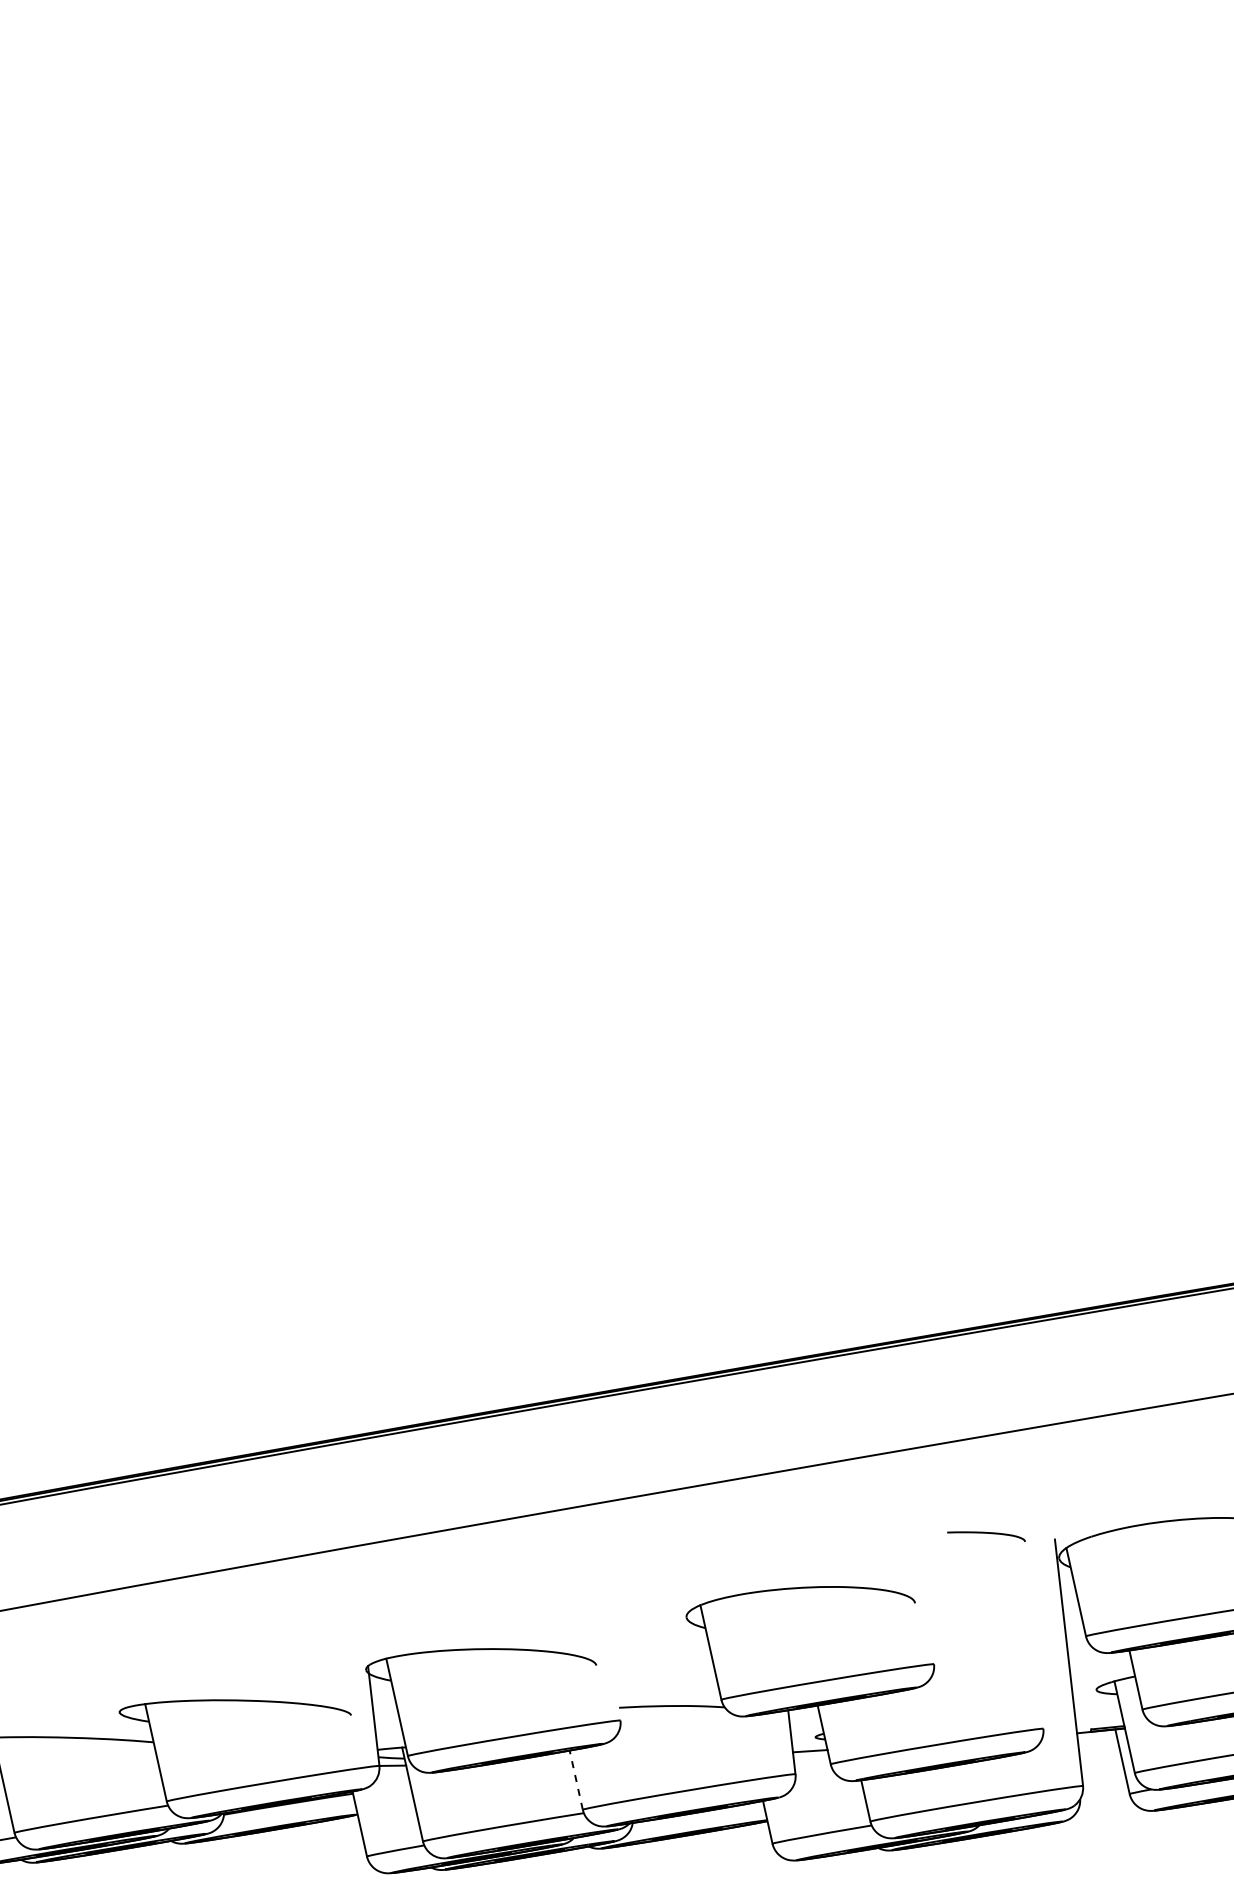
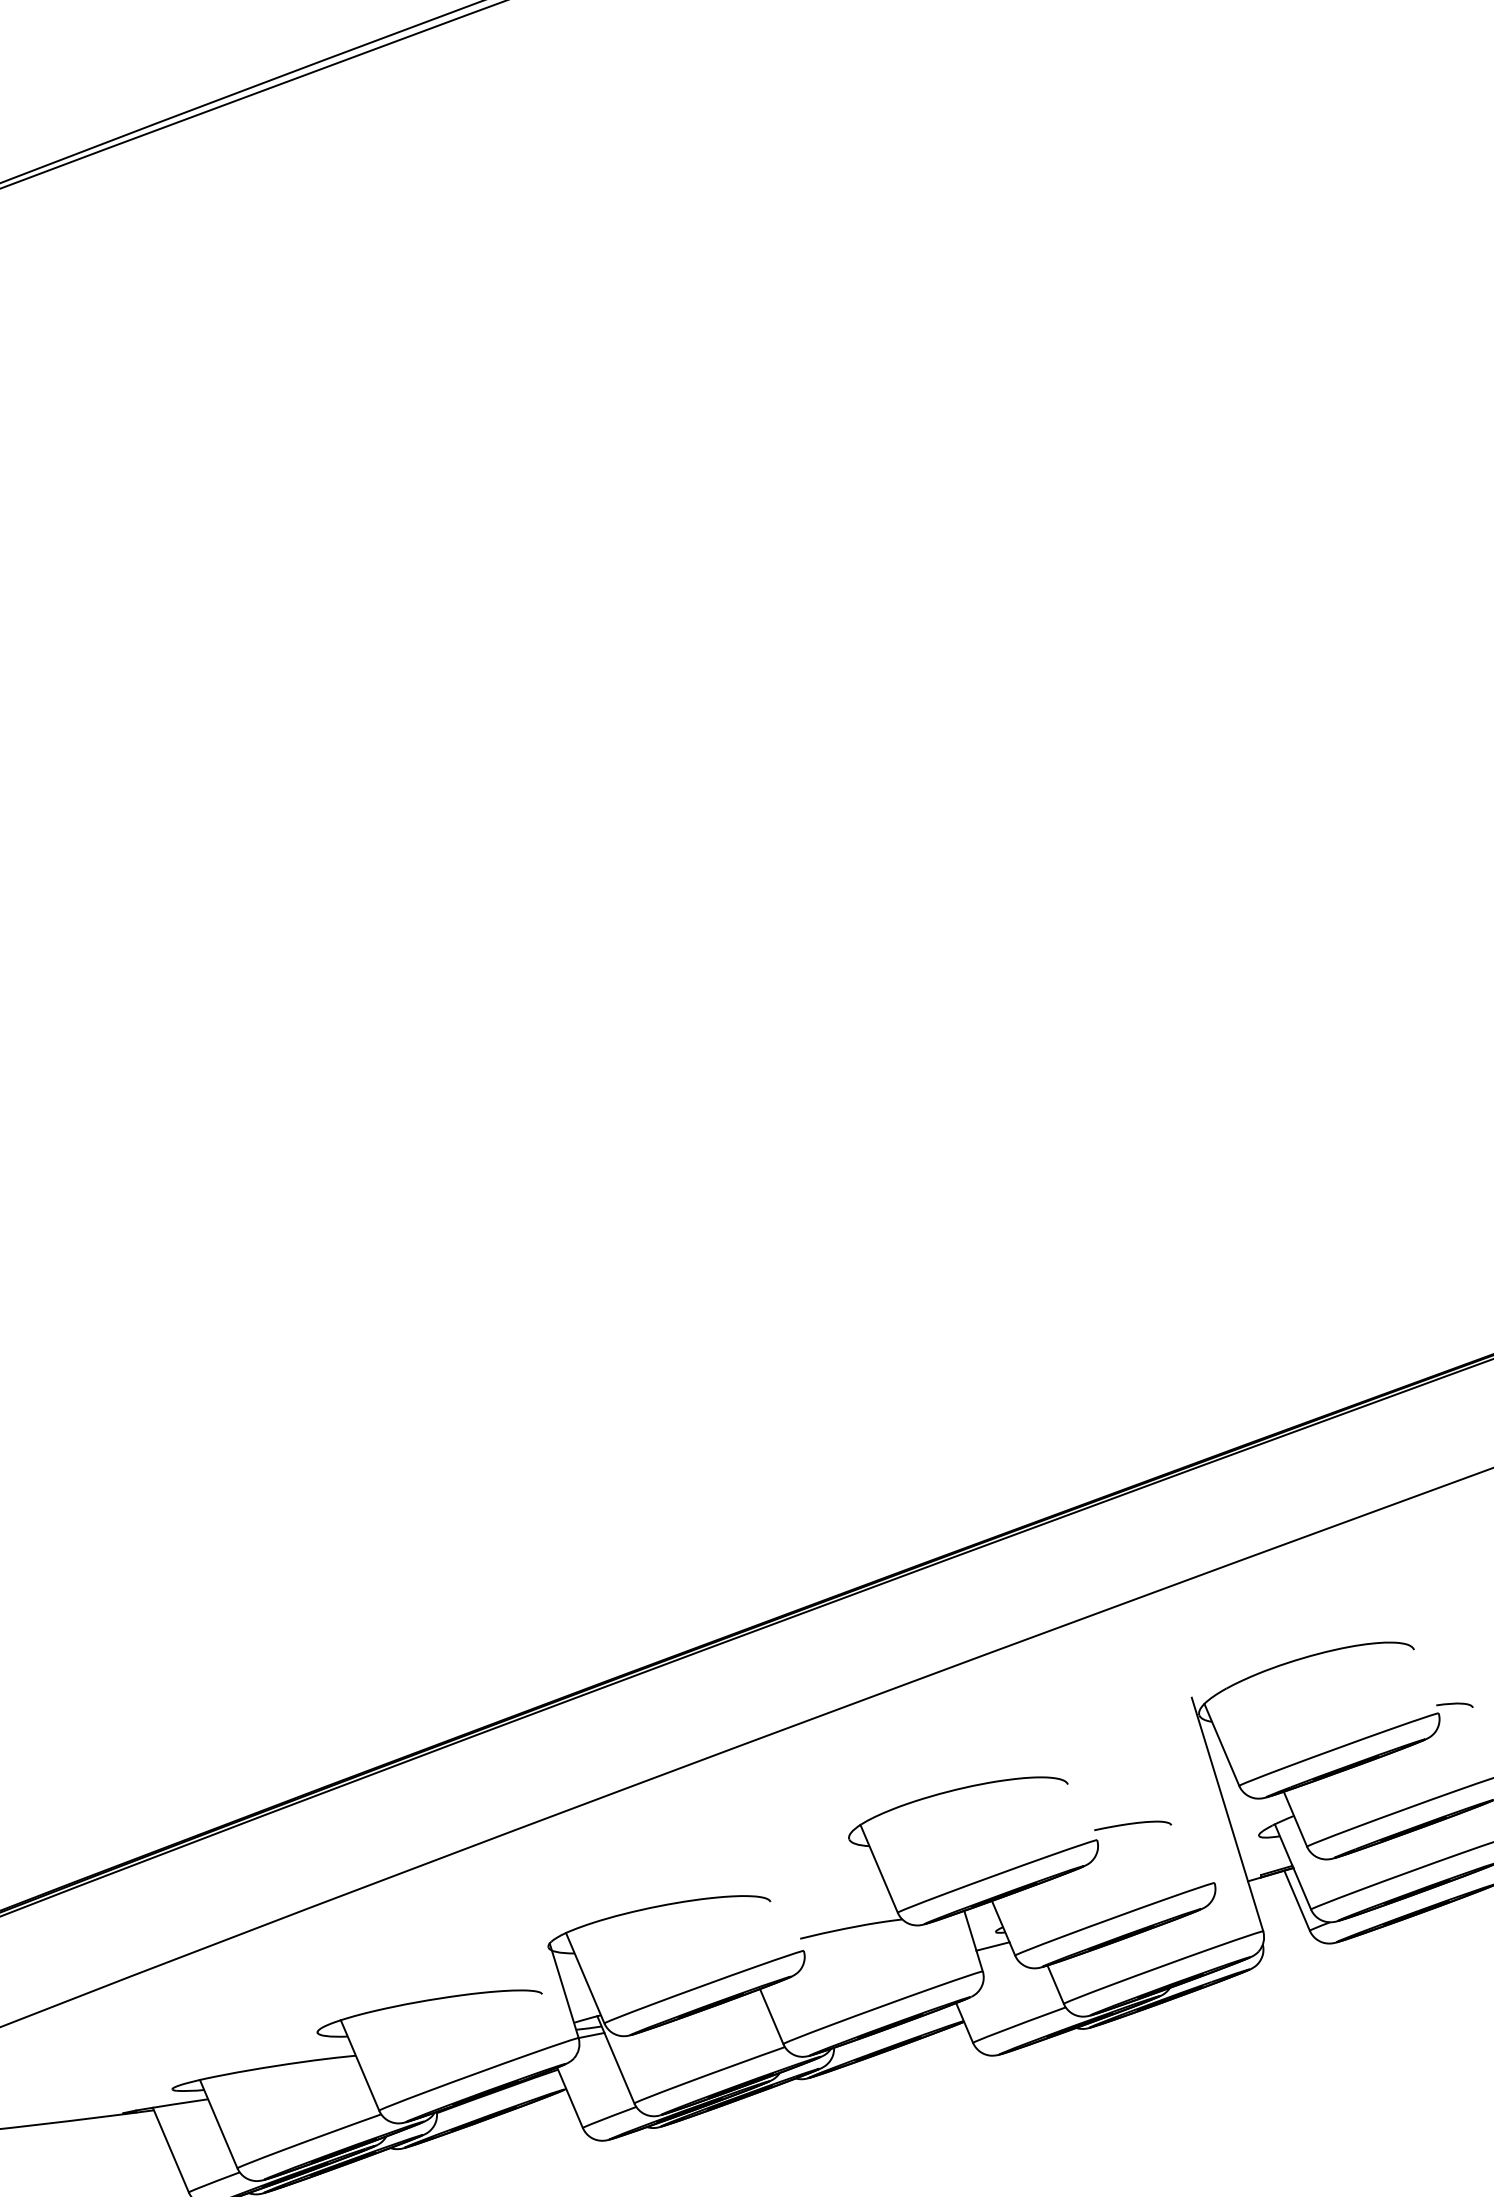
curve: (987, 1533) -> (1133, 1824), moved
line: (576, 1780) -> (771, 2016), dashed -> solid

